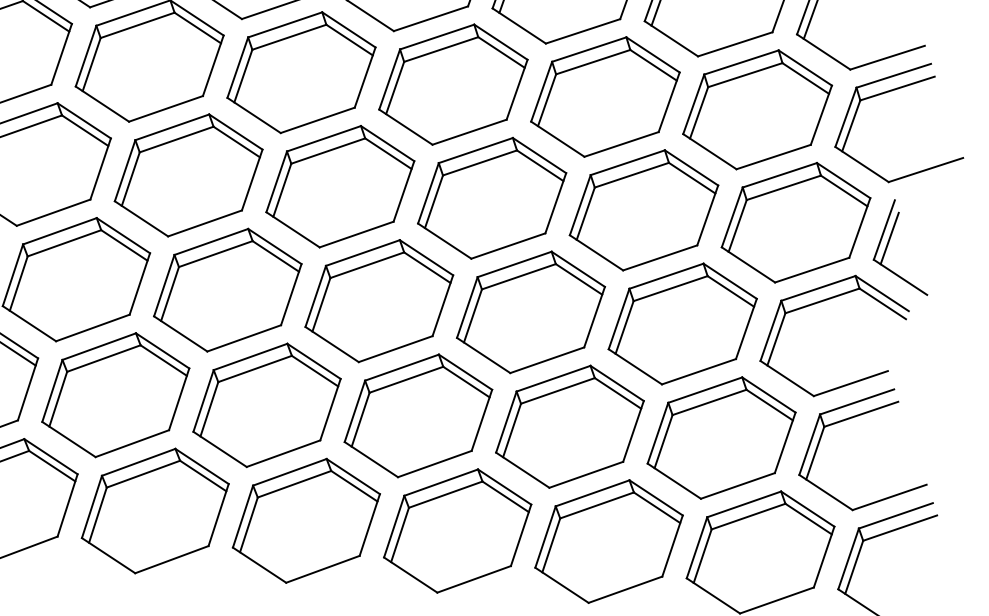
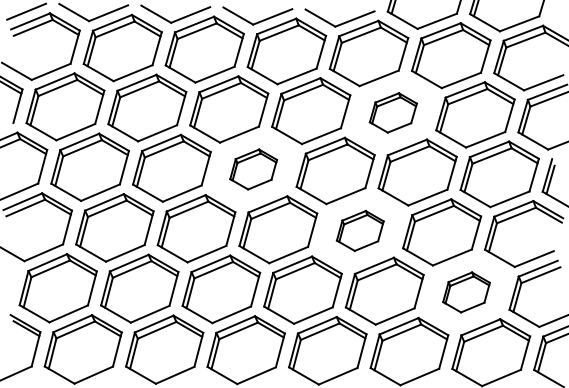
part: (605, 96) -> (393, 112), size x0.6
part: (339, 186) -> (253, 169), size x0.6
part: (531, 311) -> (360, 230), size x0.6
part: (721, 438) -> (466, 292), size x0.6

